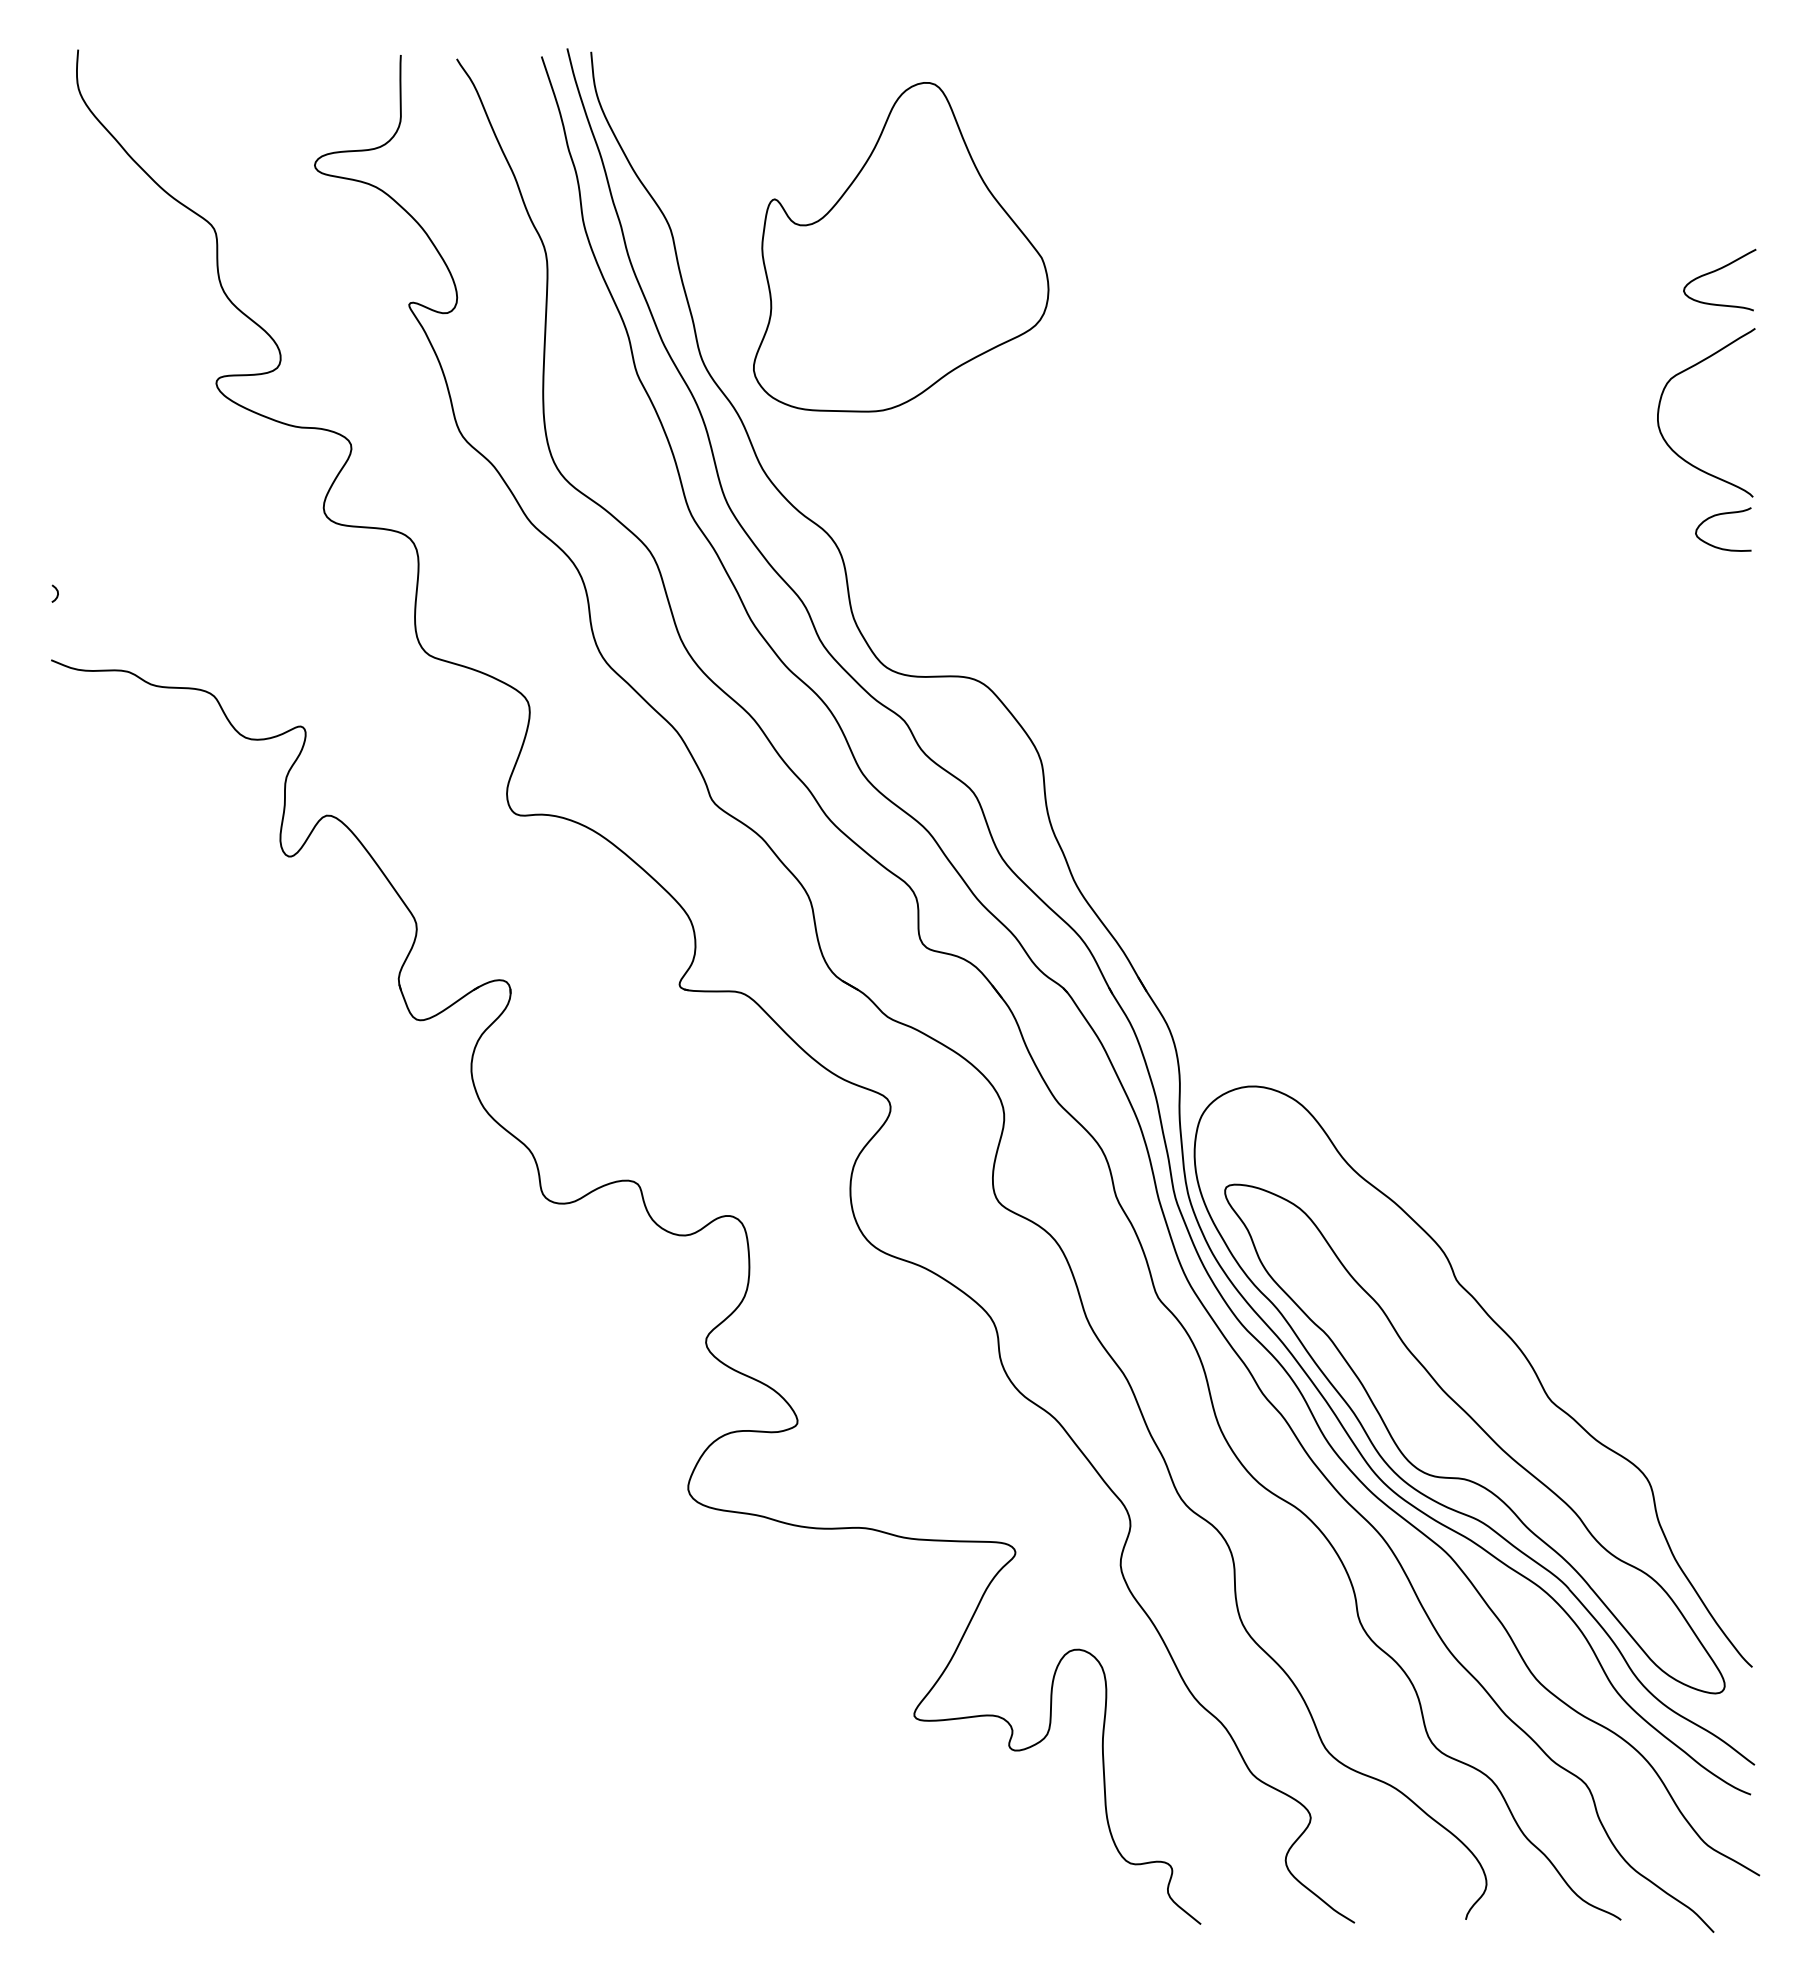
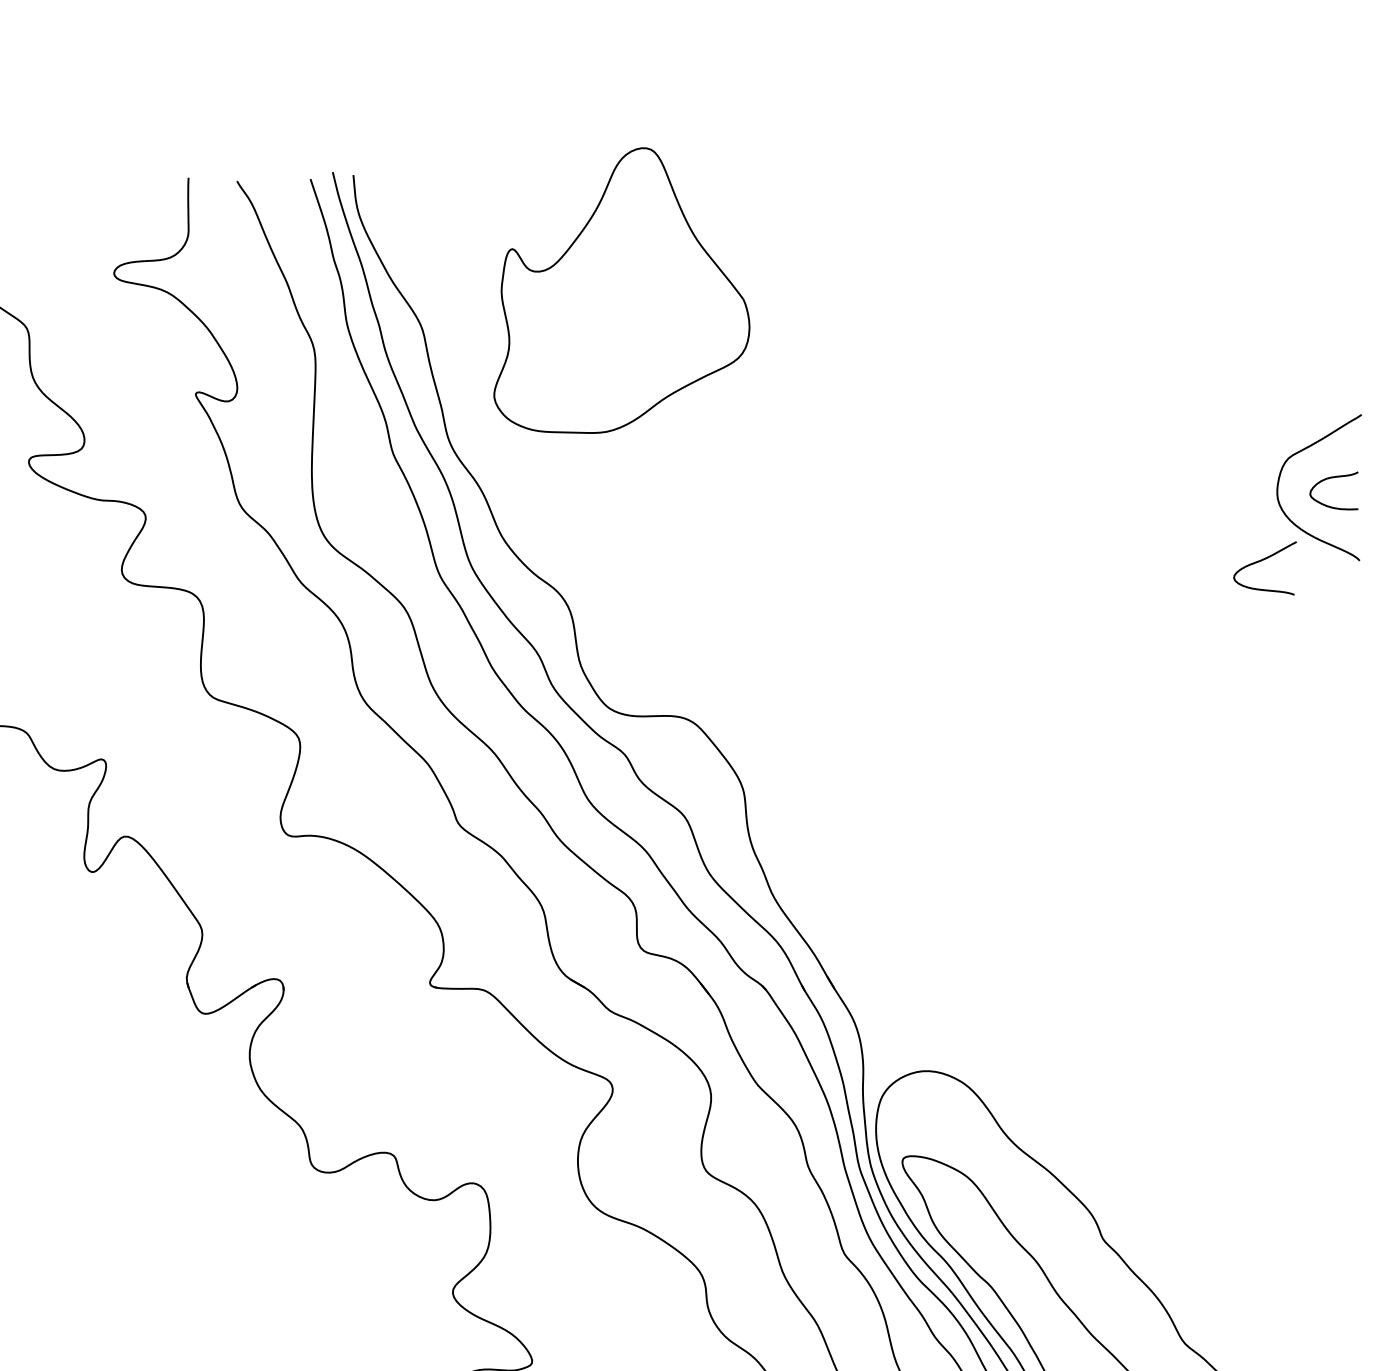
part: (901, 247) -> (622, 290), moved
curve: (1716, 271) -> (1262, 561), moved
curve: (1719, 515) -> (1330, 478), moved

